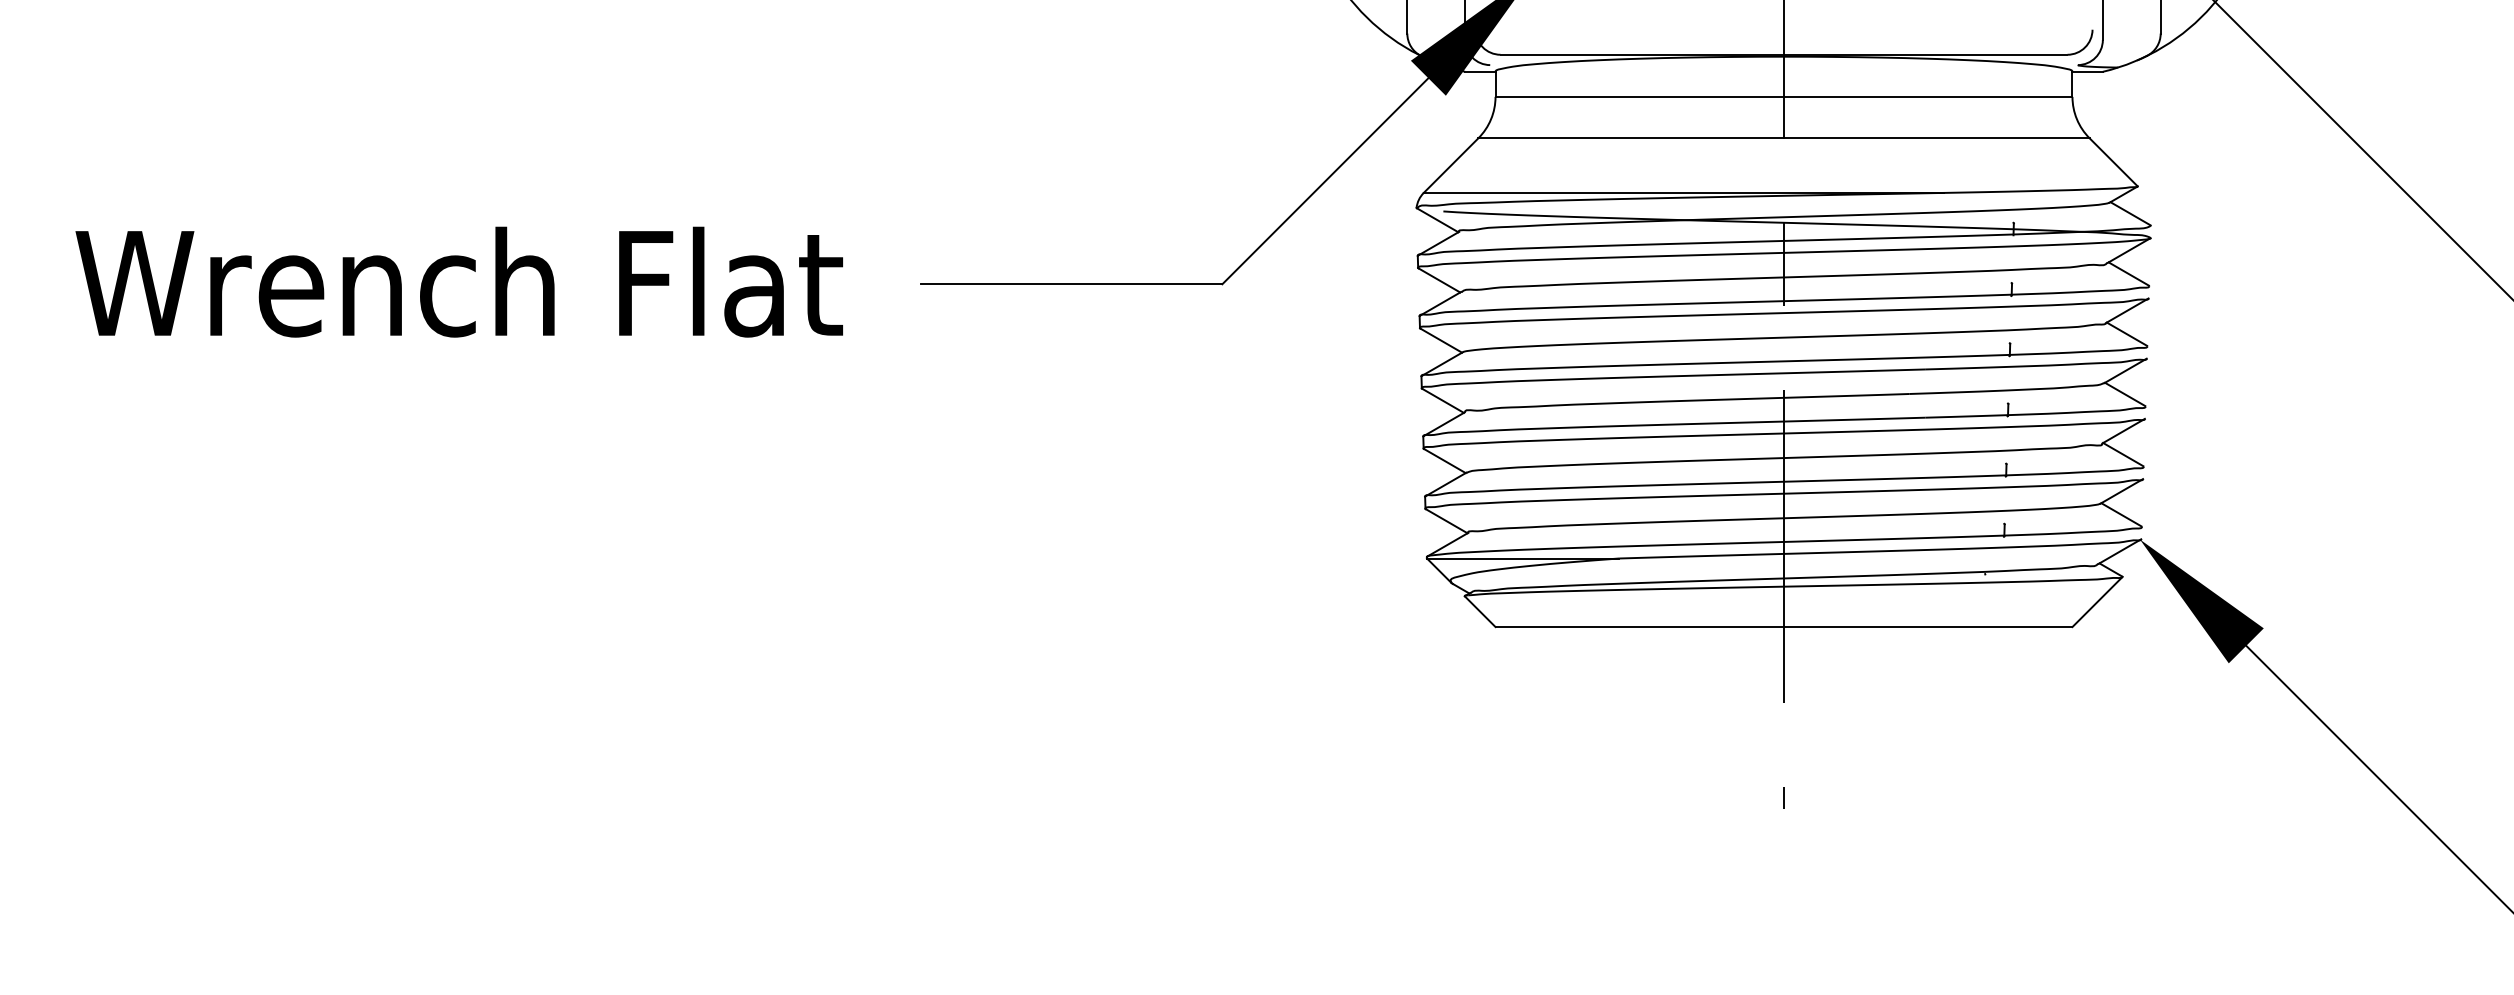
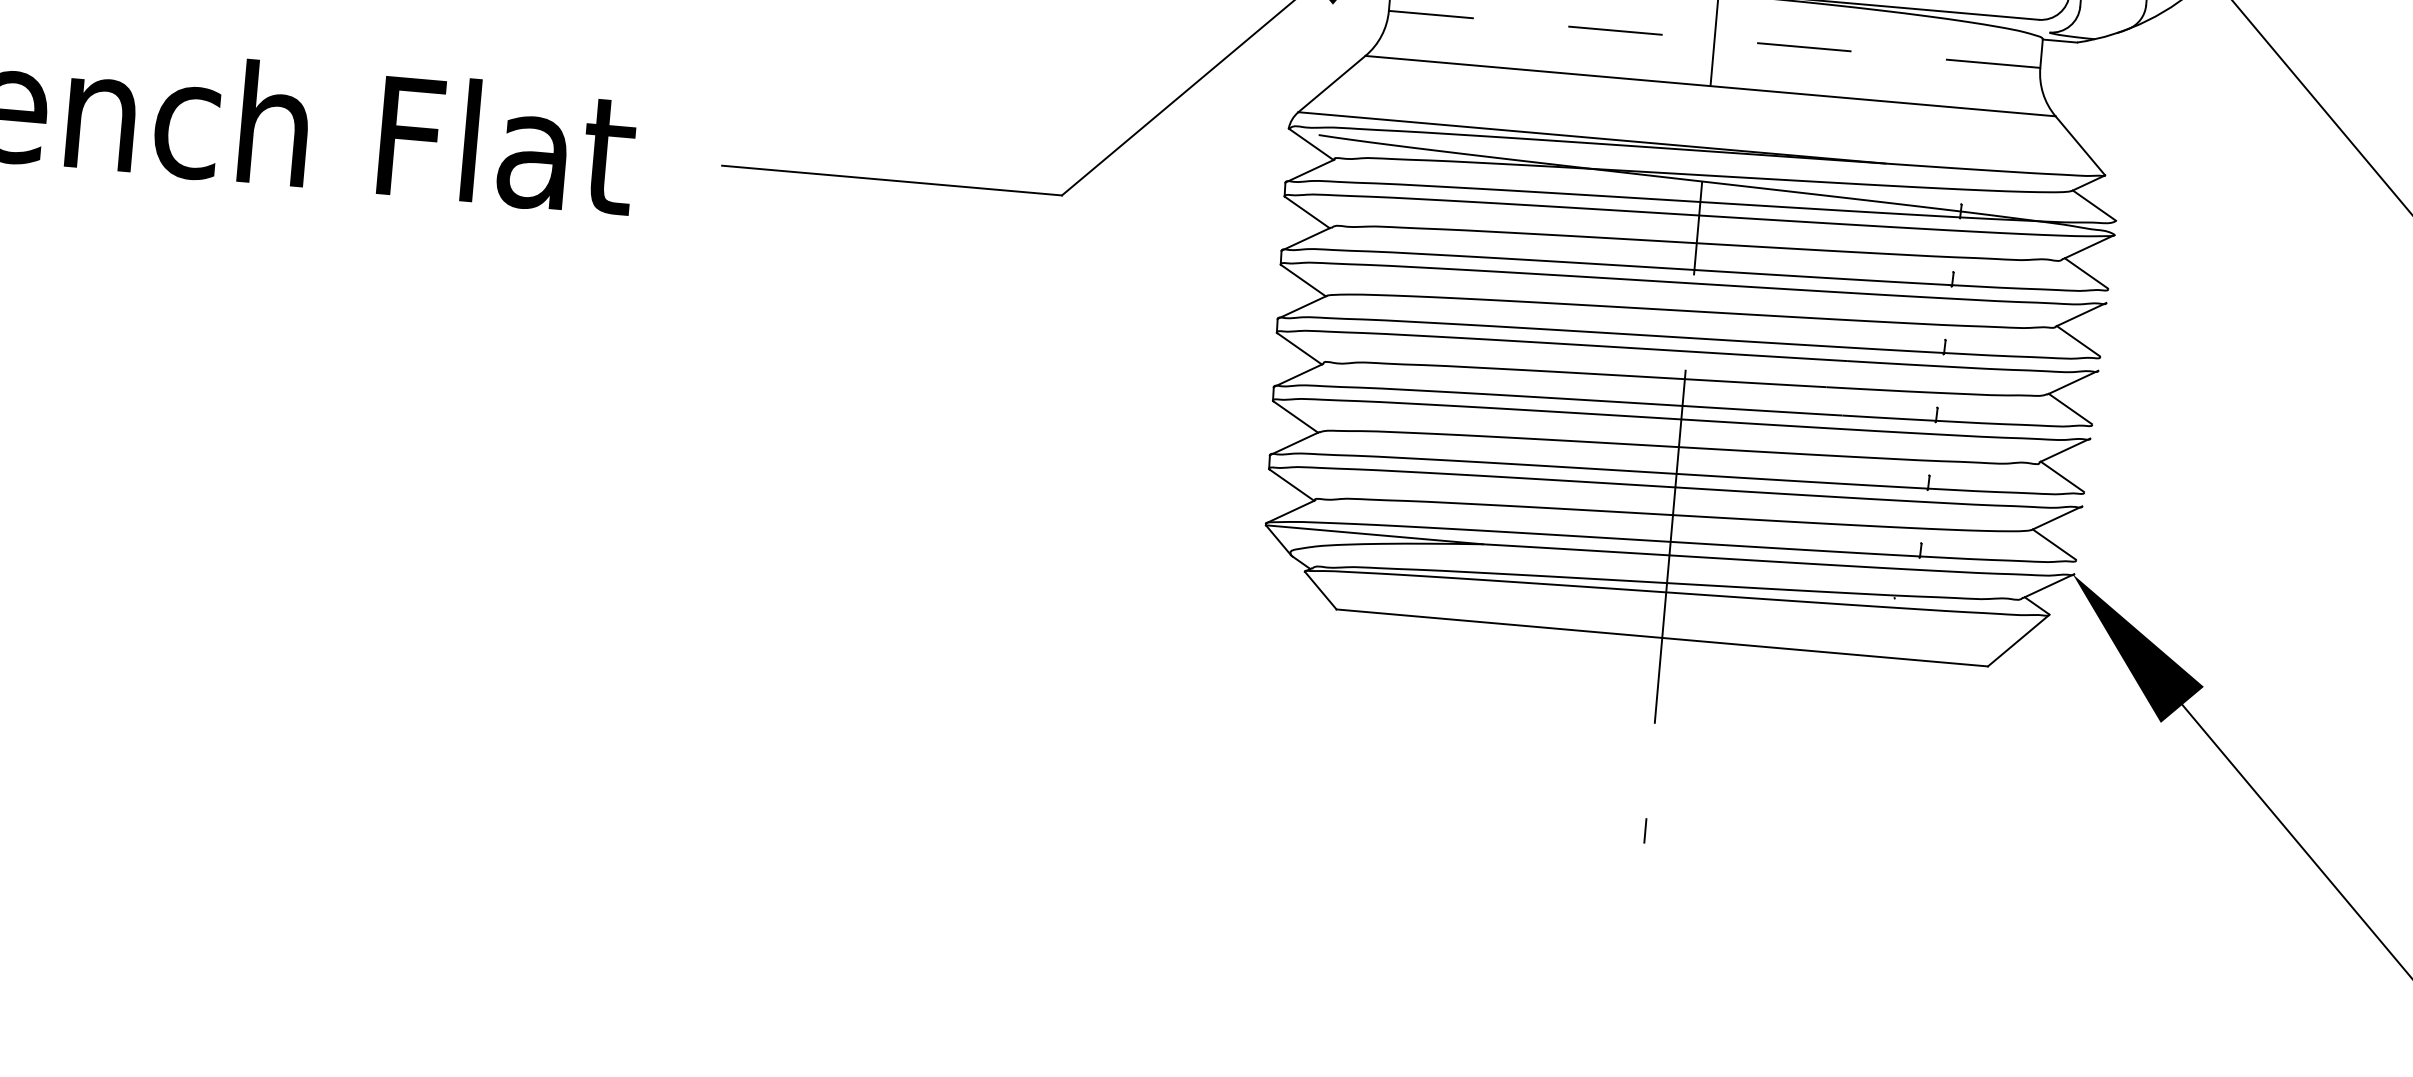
line: (1783, 96) -> (1714, 38), solid -> dashed

